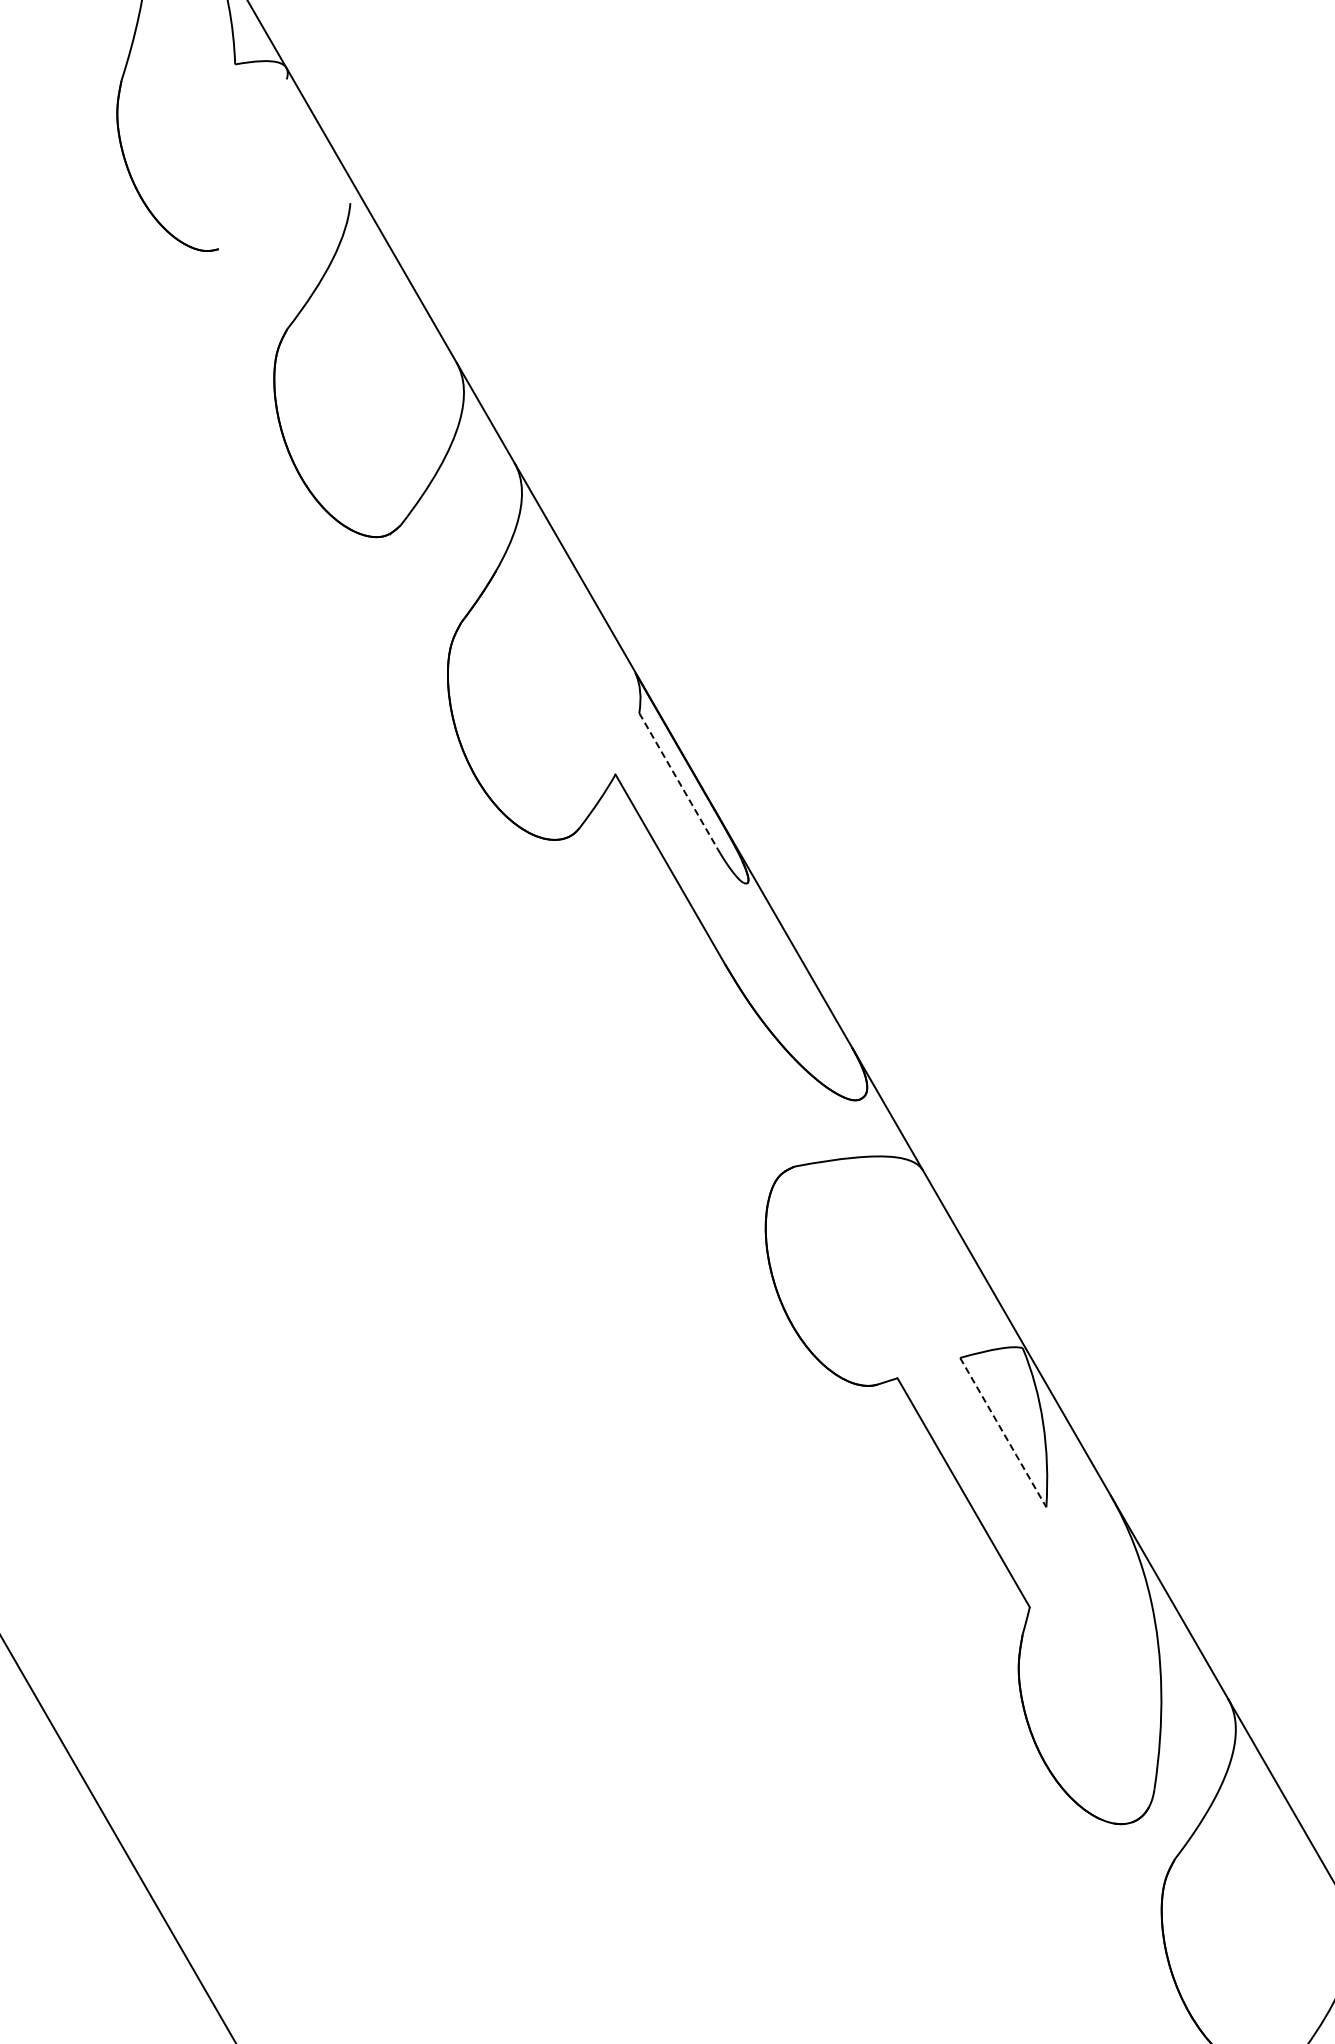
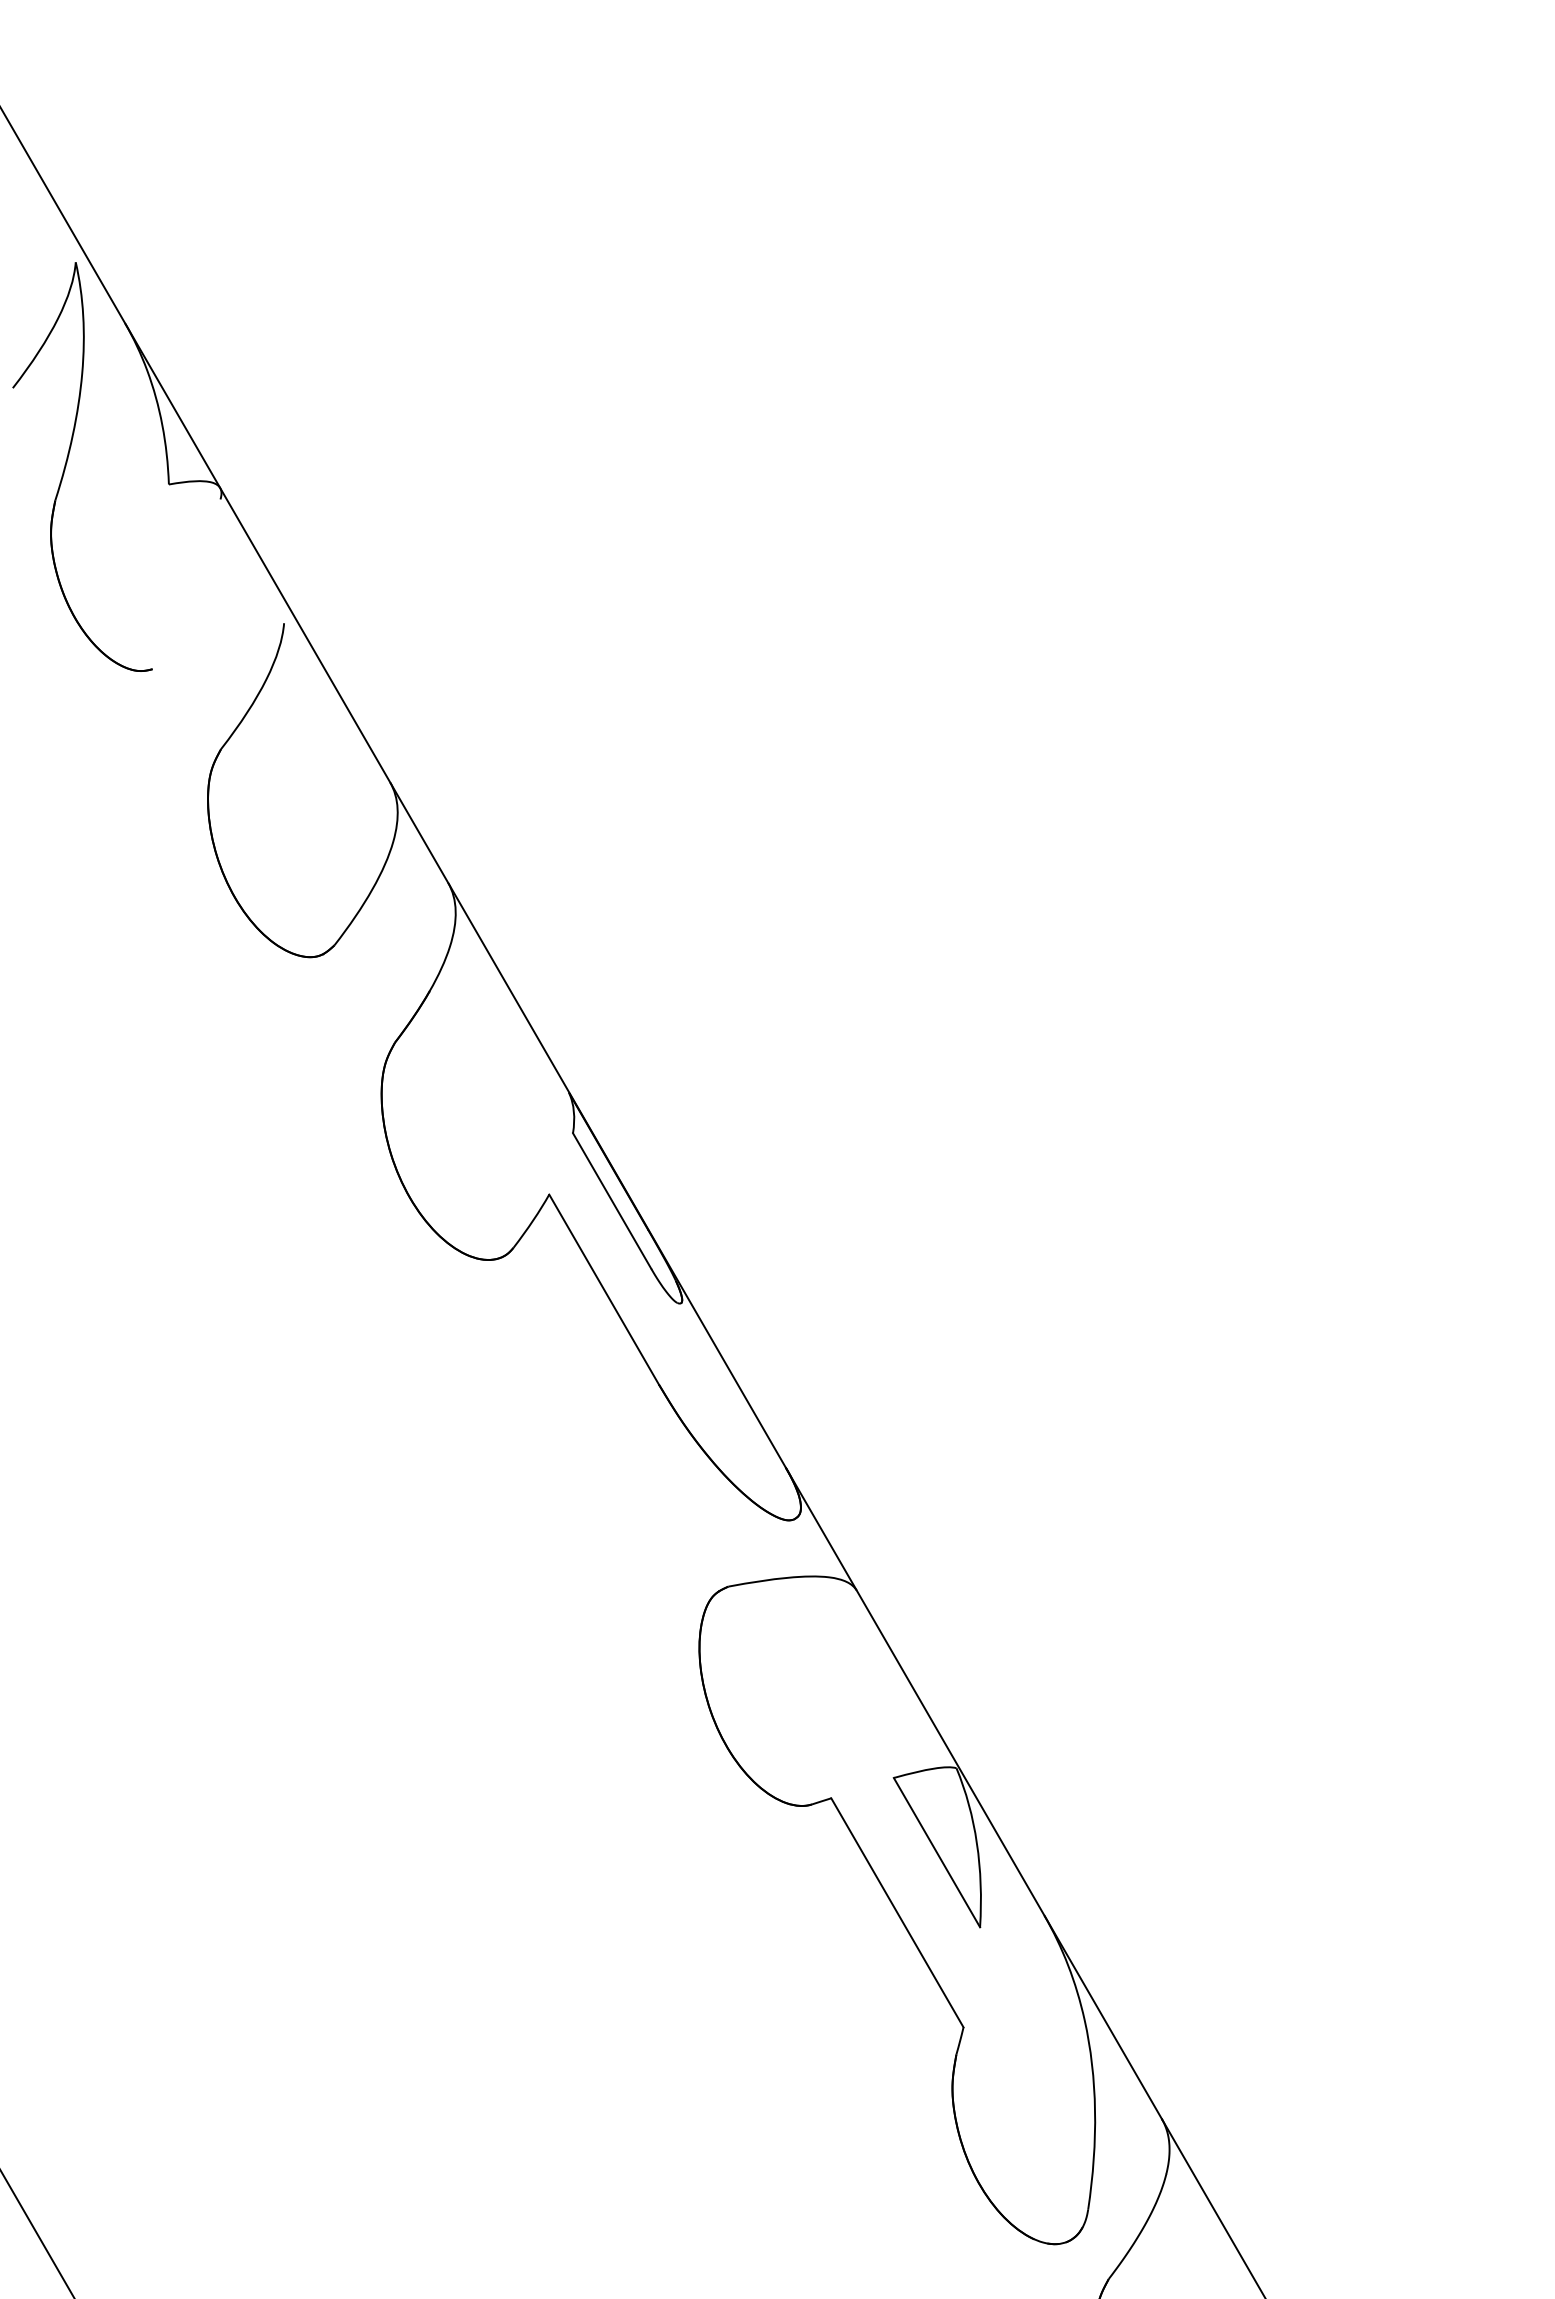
line: (678, 781) -> (612, 1201), dashed -> solid
line: (1003, 1433) -> (937, 1853), dashed -> solid

